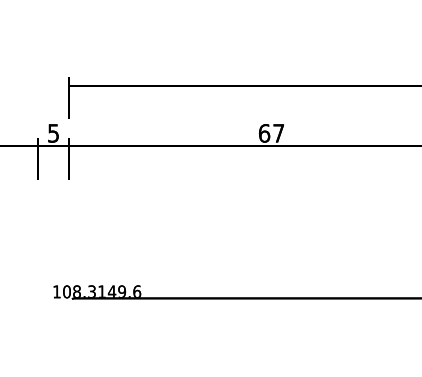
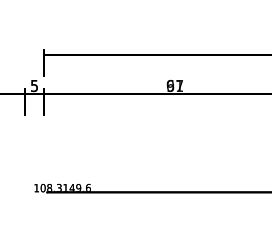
text: (270, 132) -> (174, 85), 67 -> 91

